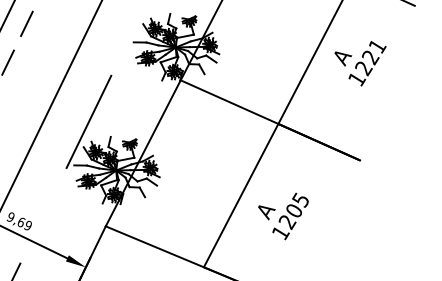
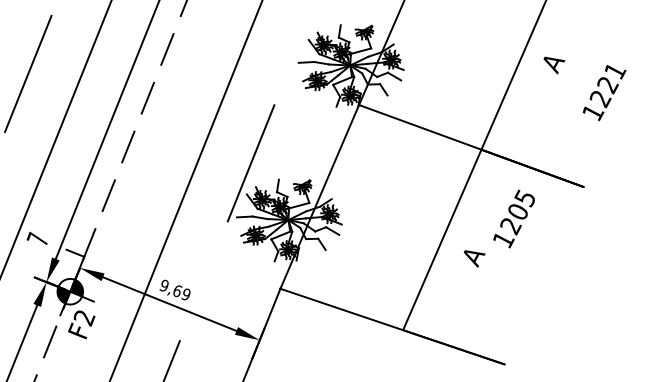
text: (367, 64) -> (604, 93), moved
text: (290, 215) -> (513, 218), moved

